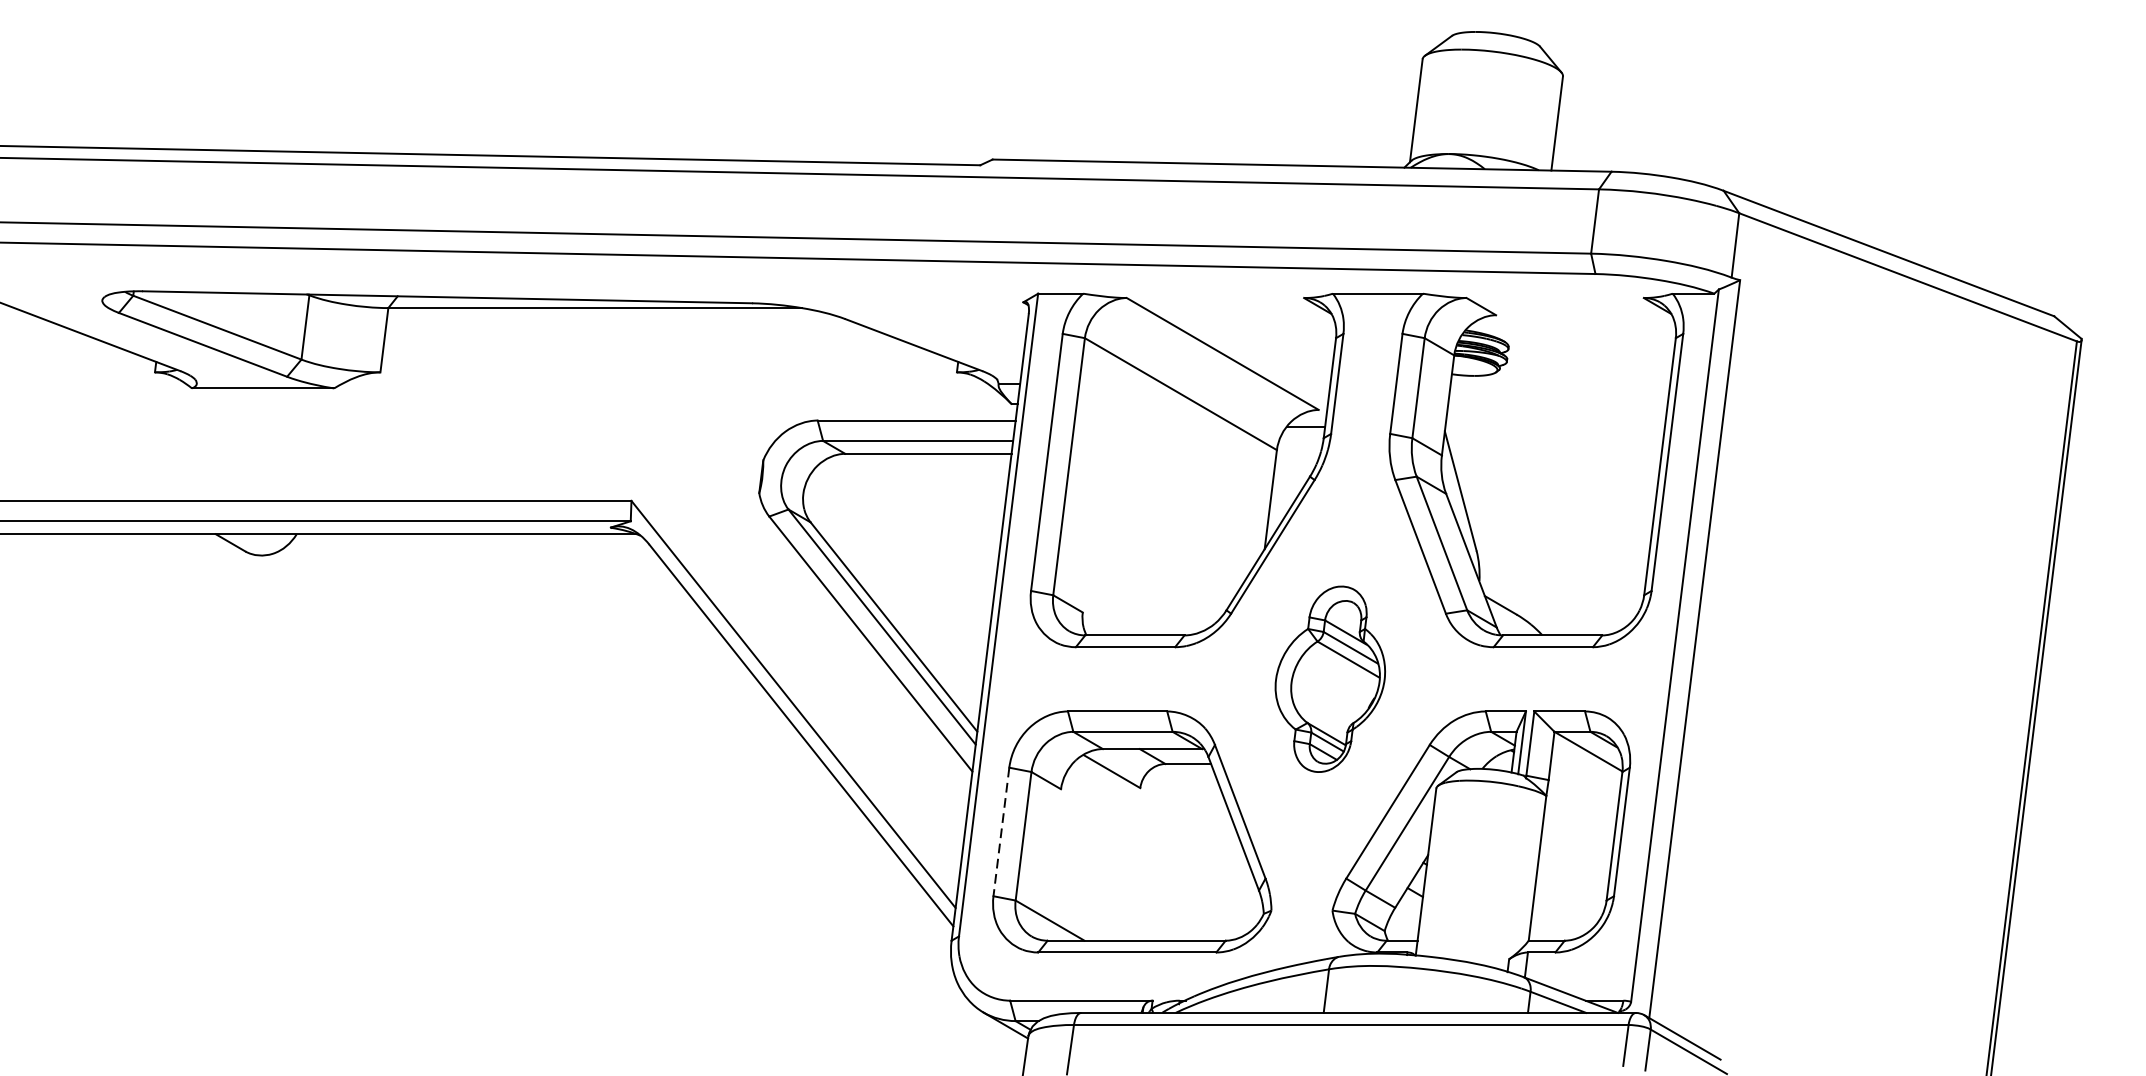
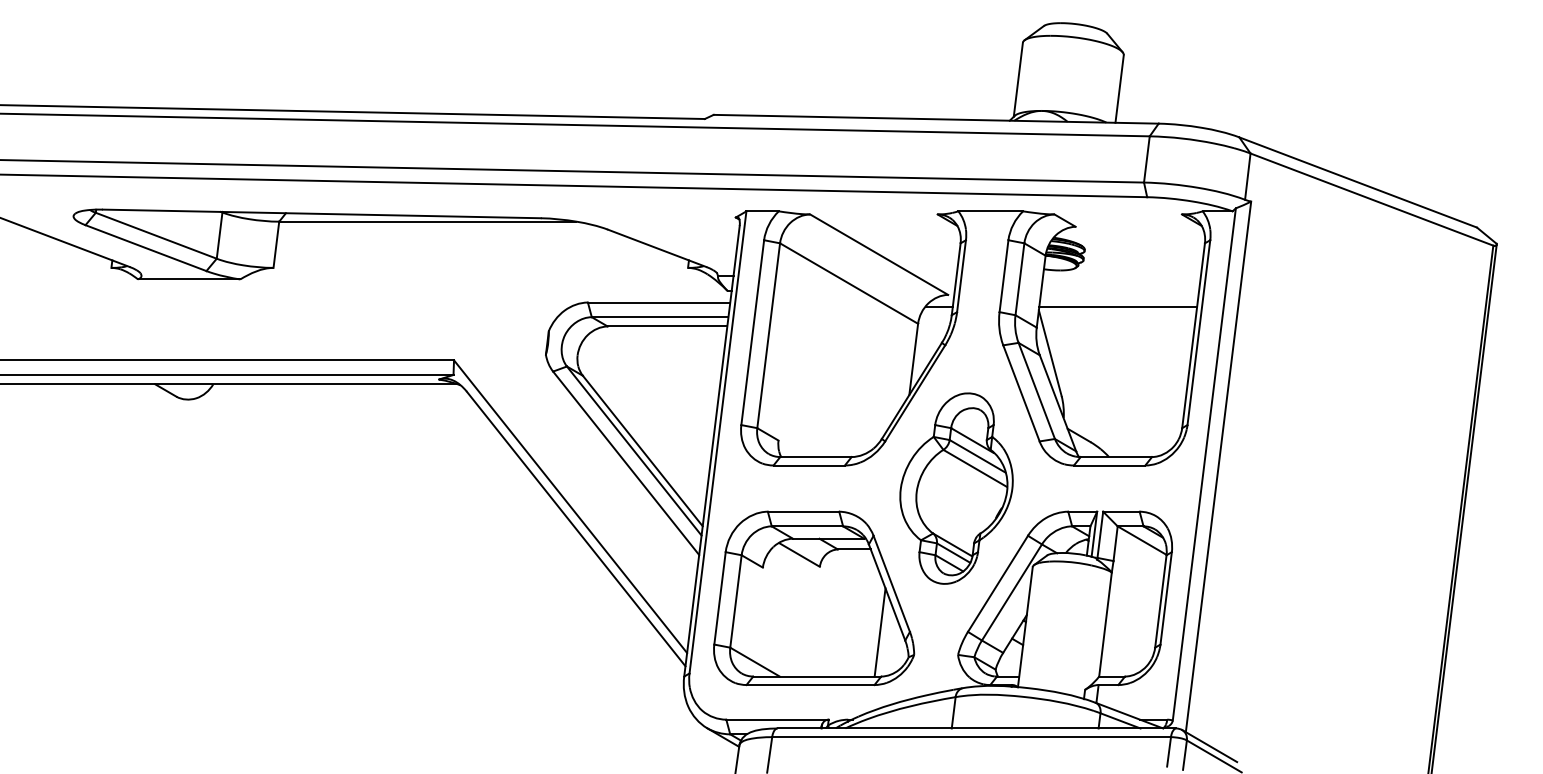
line: (1555, 427) -> (1118, 307), added
part: (1330, 679) -> (956, 488), size x1.43
line: (1002, 832) -> (720, 598), dashed -> solid
line: (1223, 879) -> (879, 632), added

